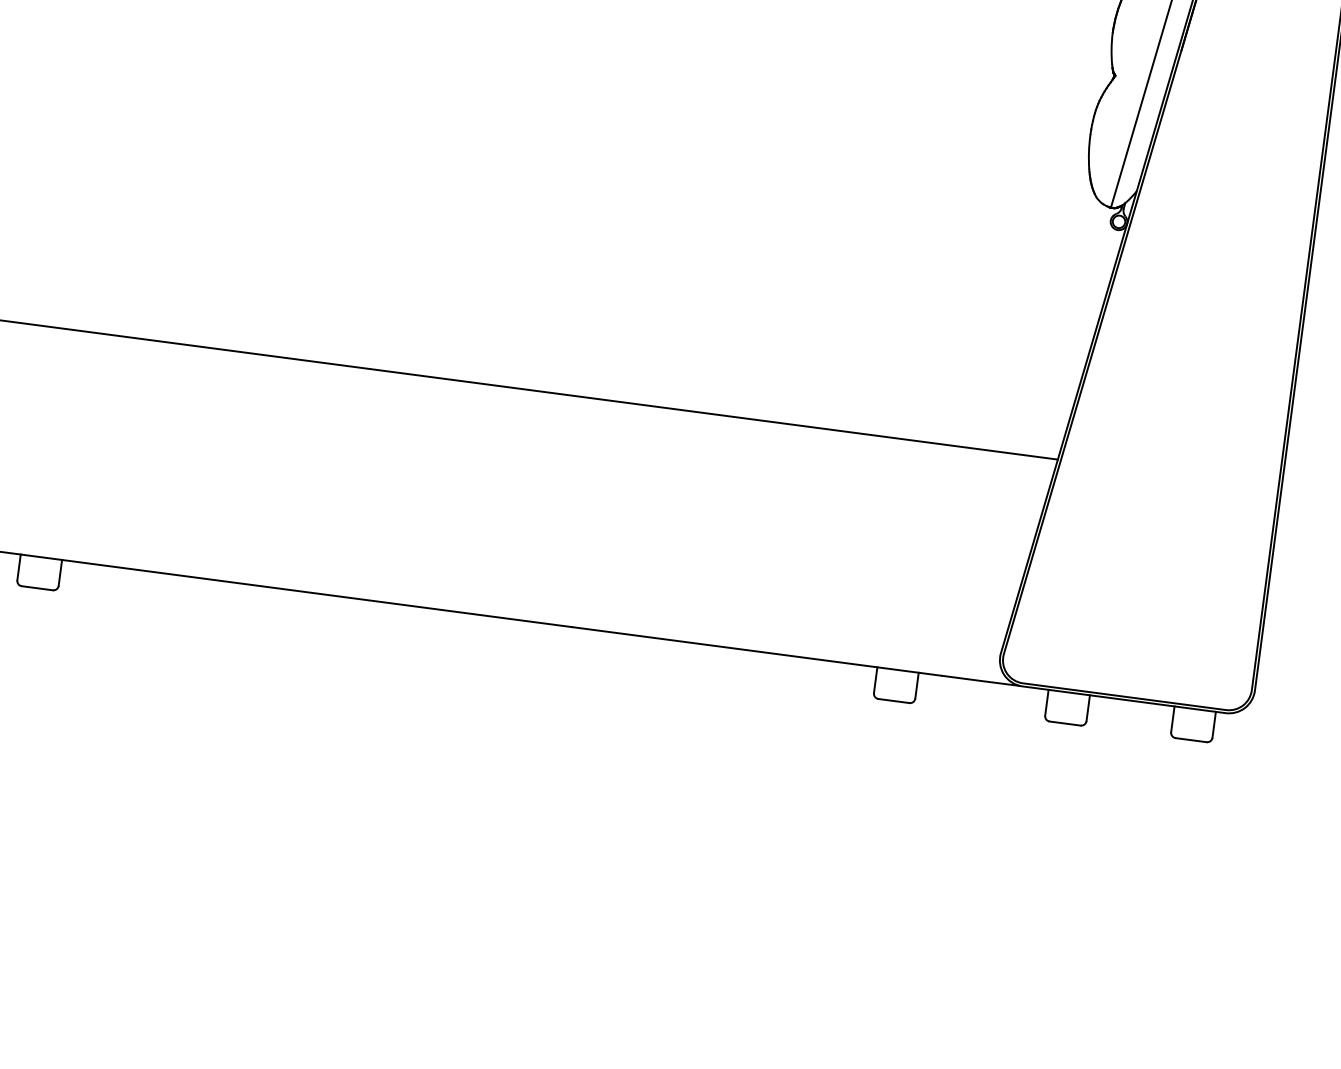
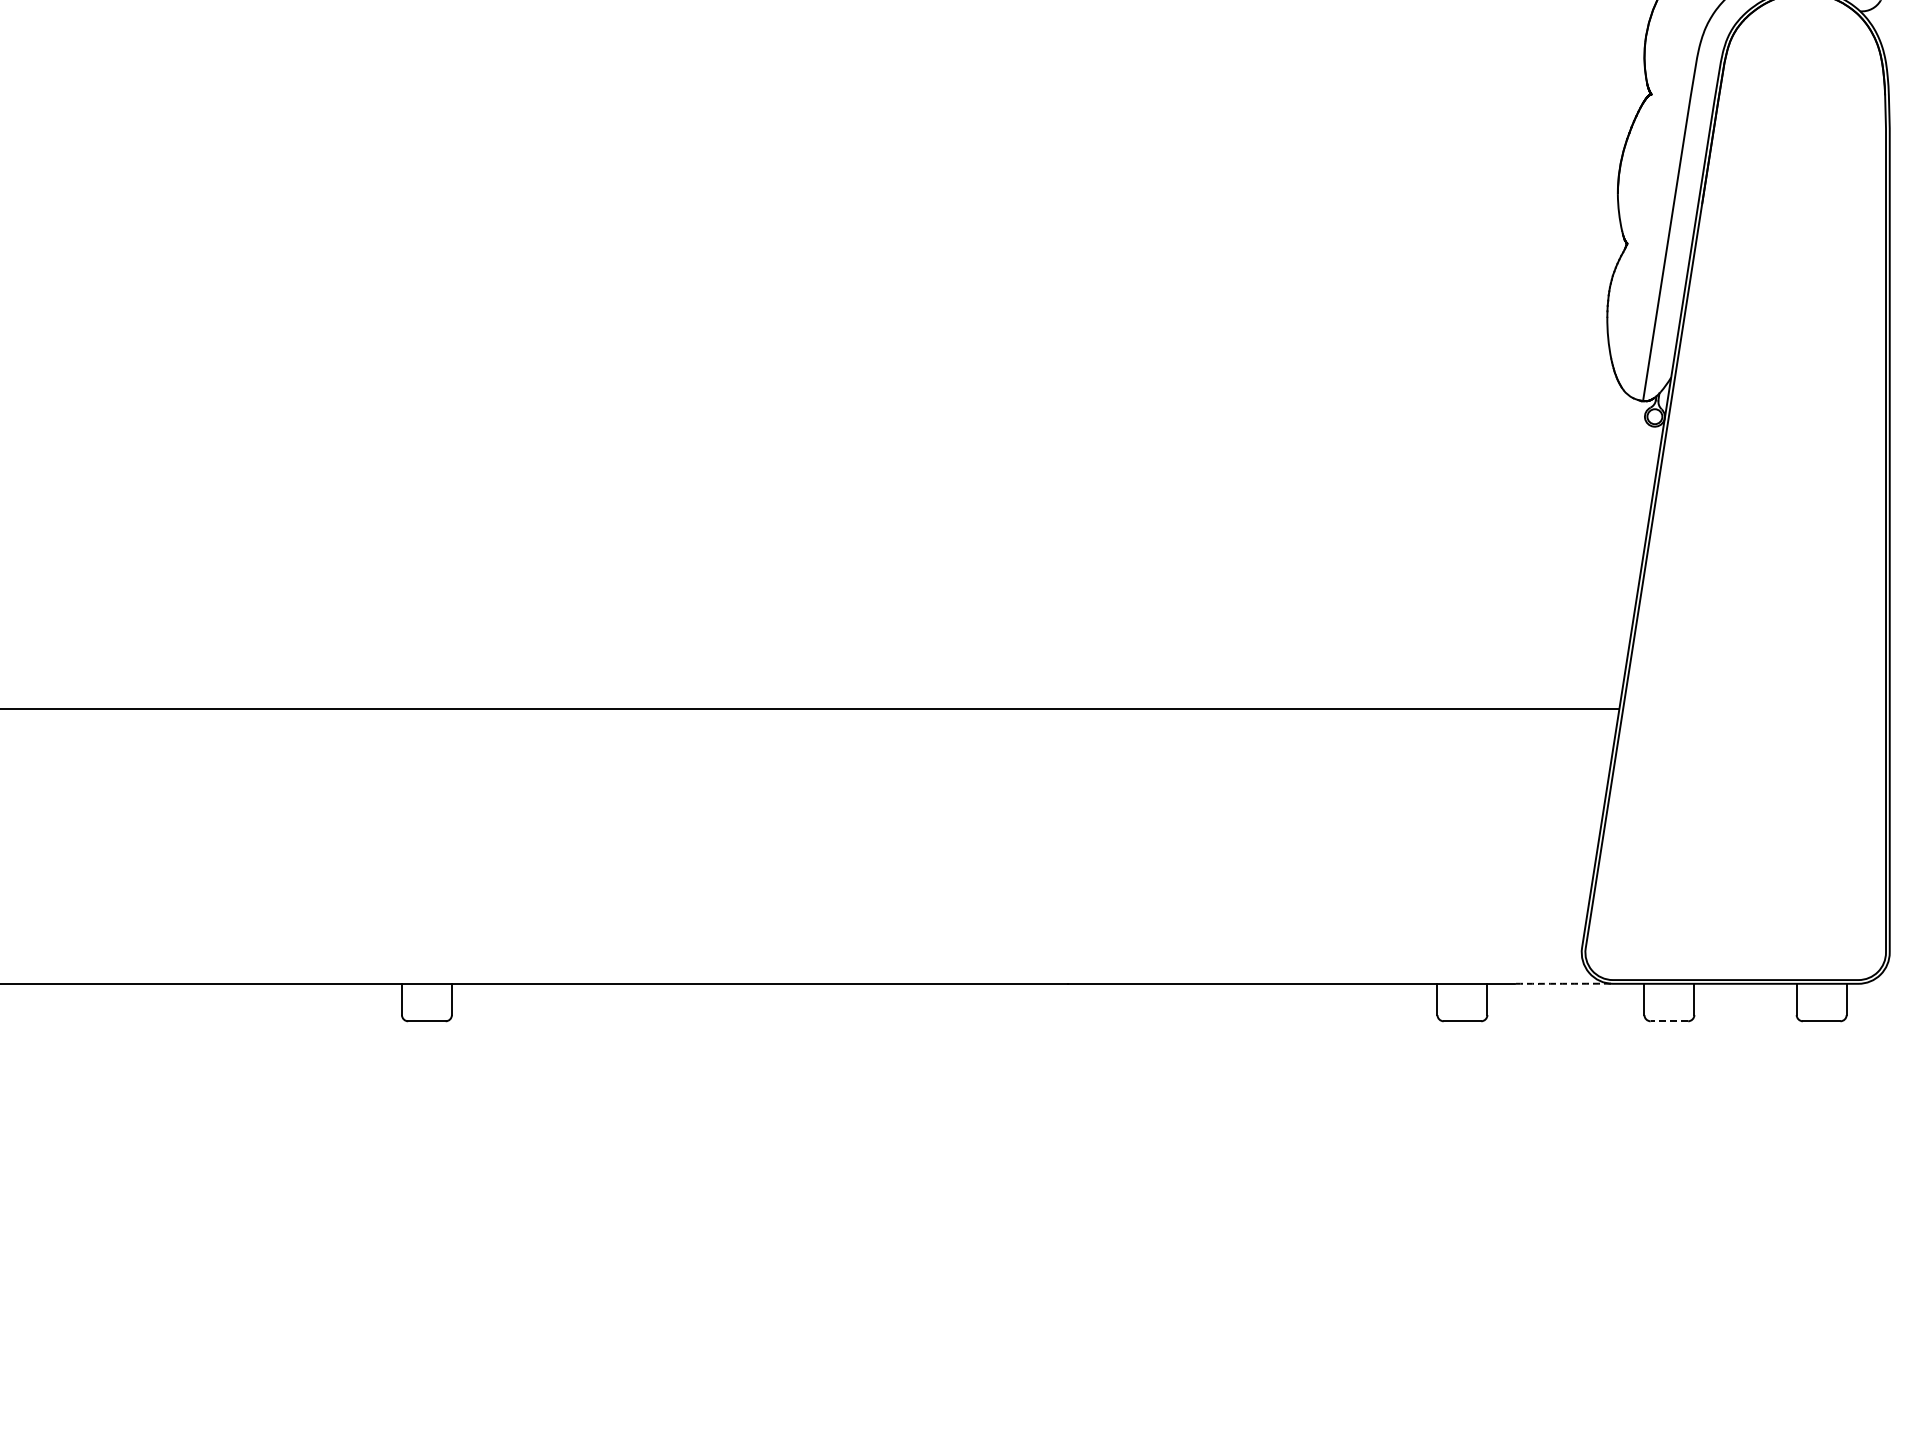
arc: (980, 680) -> (1562, 983), solid -> dashed
line: (1065, 723) -> (1669, 1021), solid -> dashed

